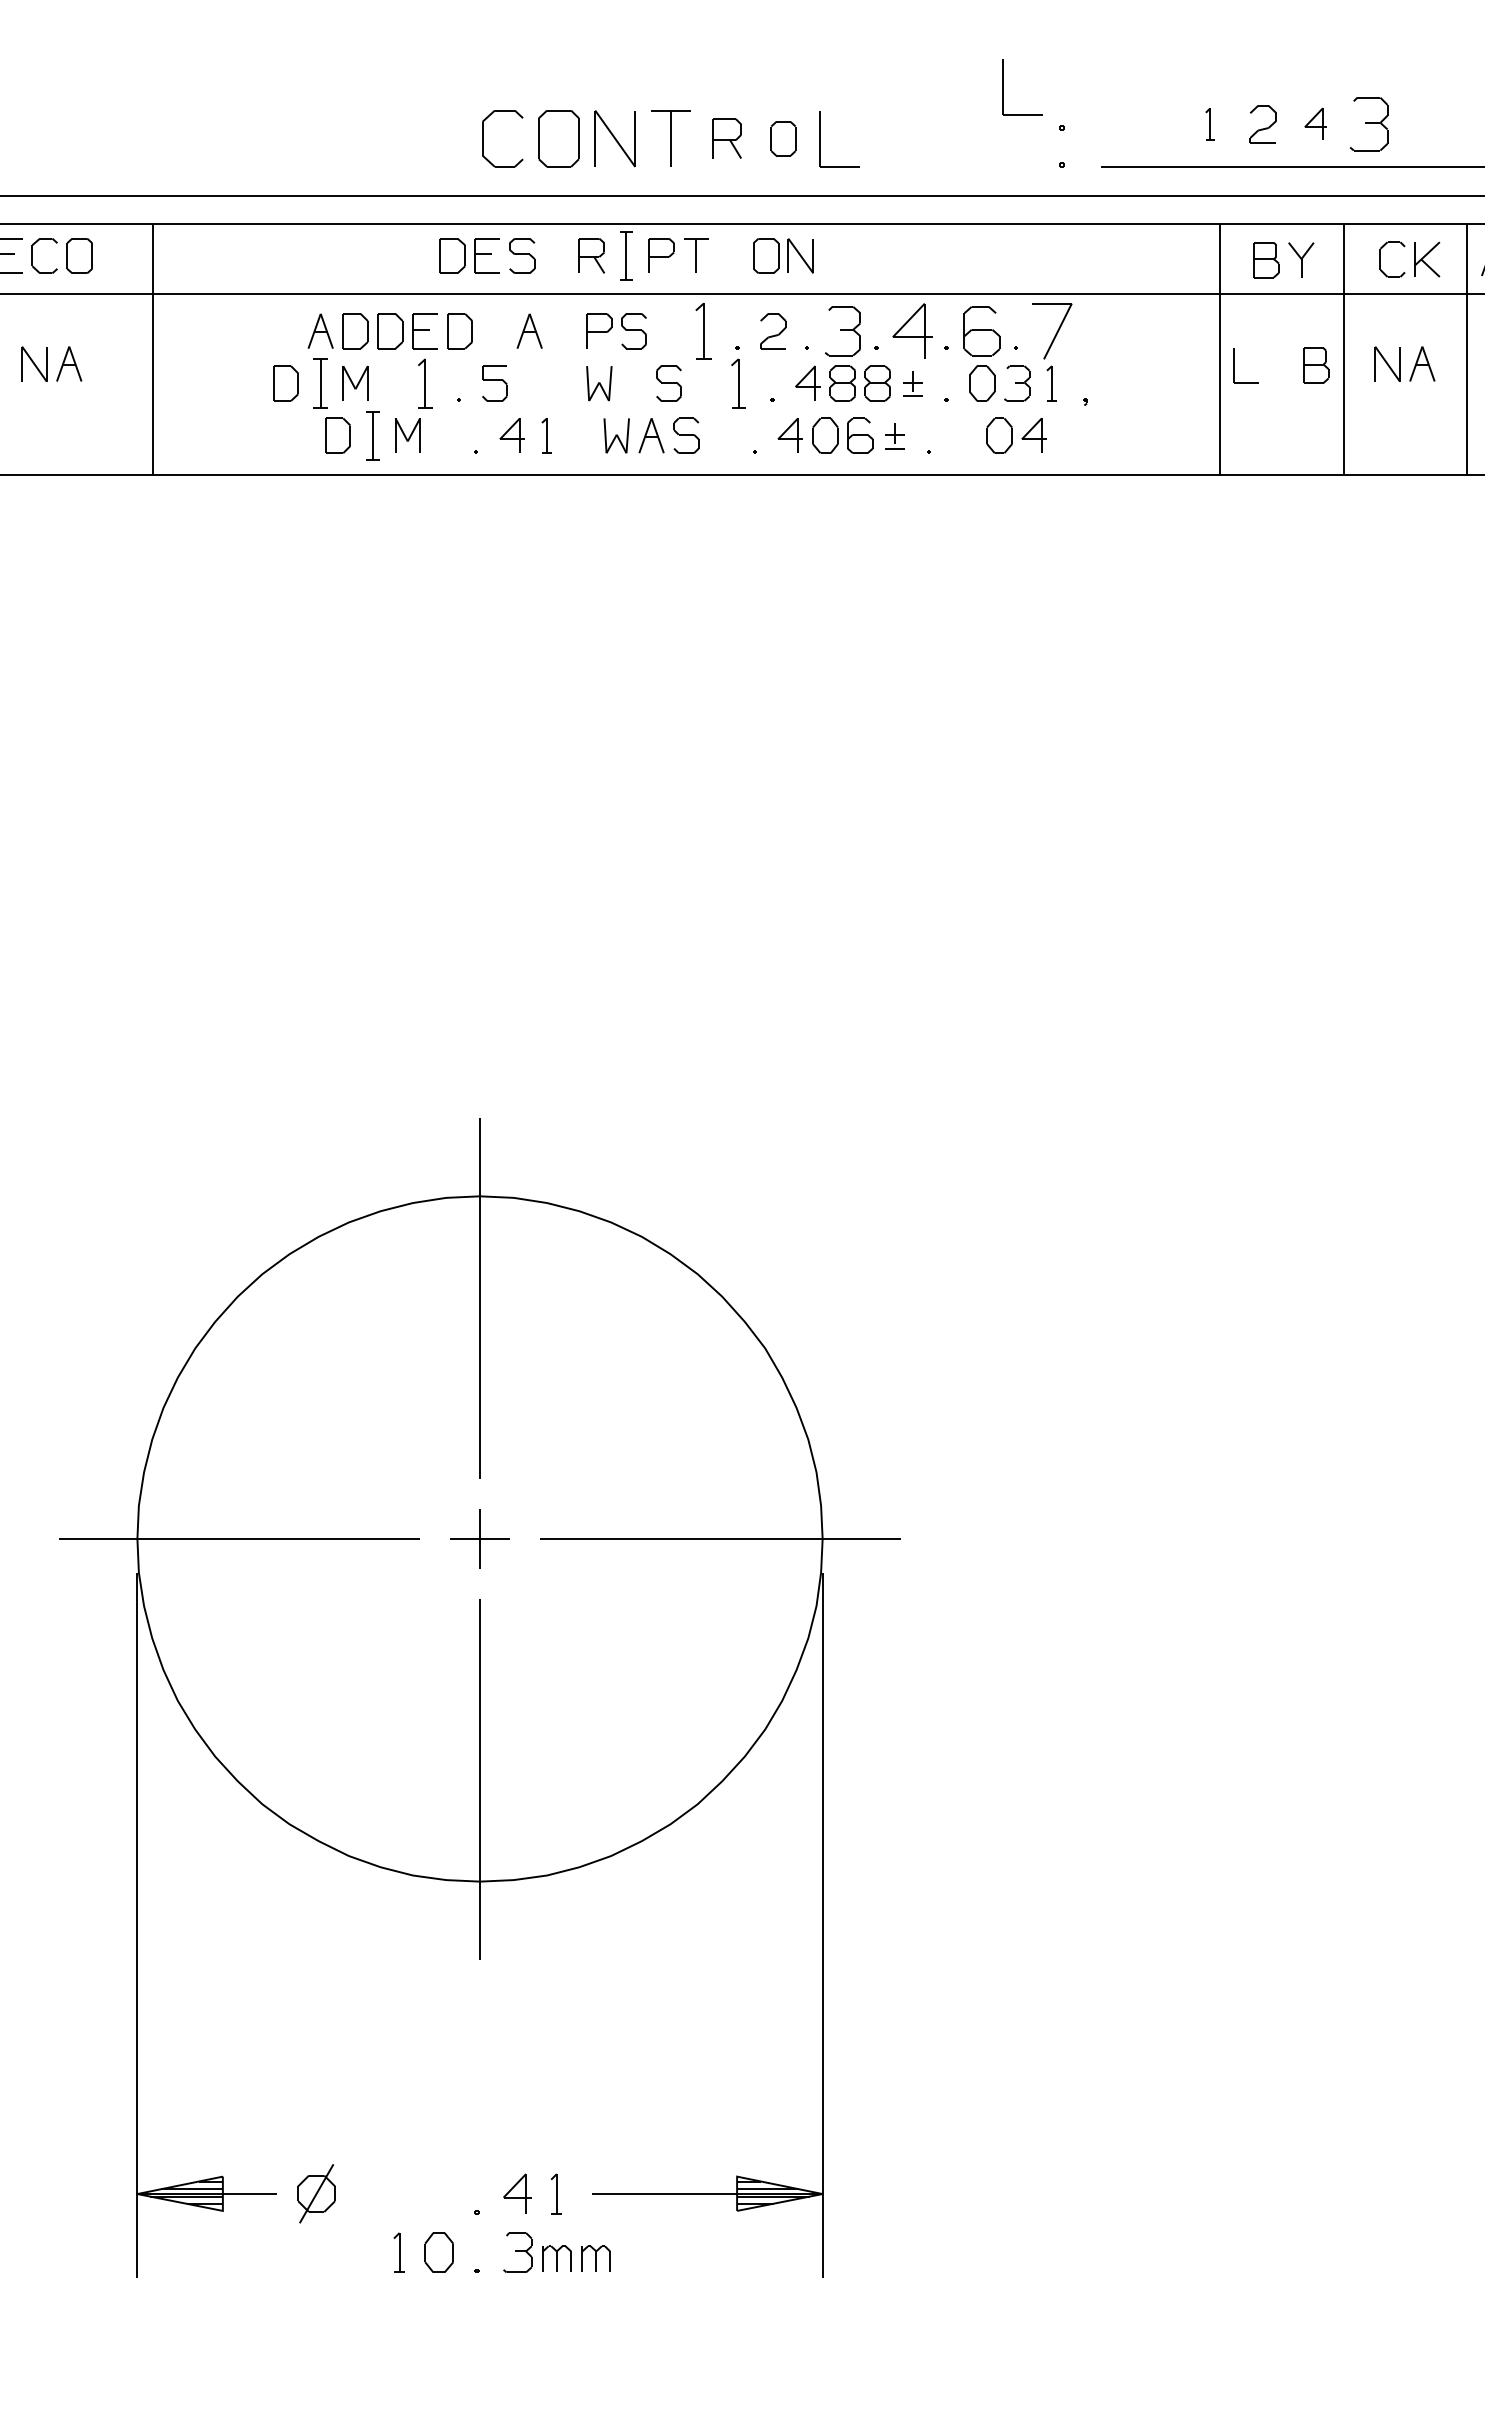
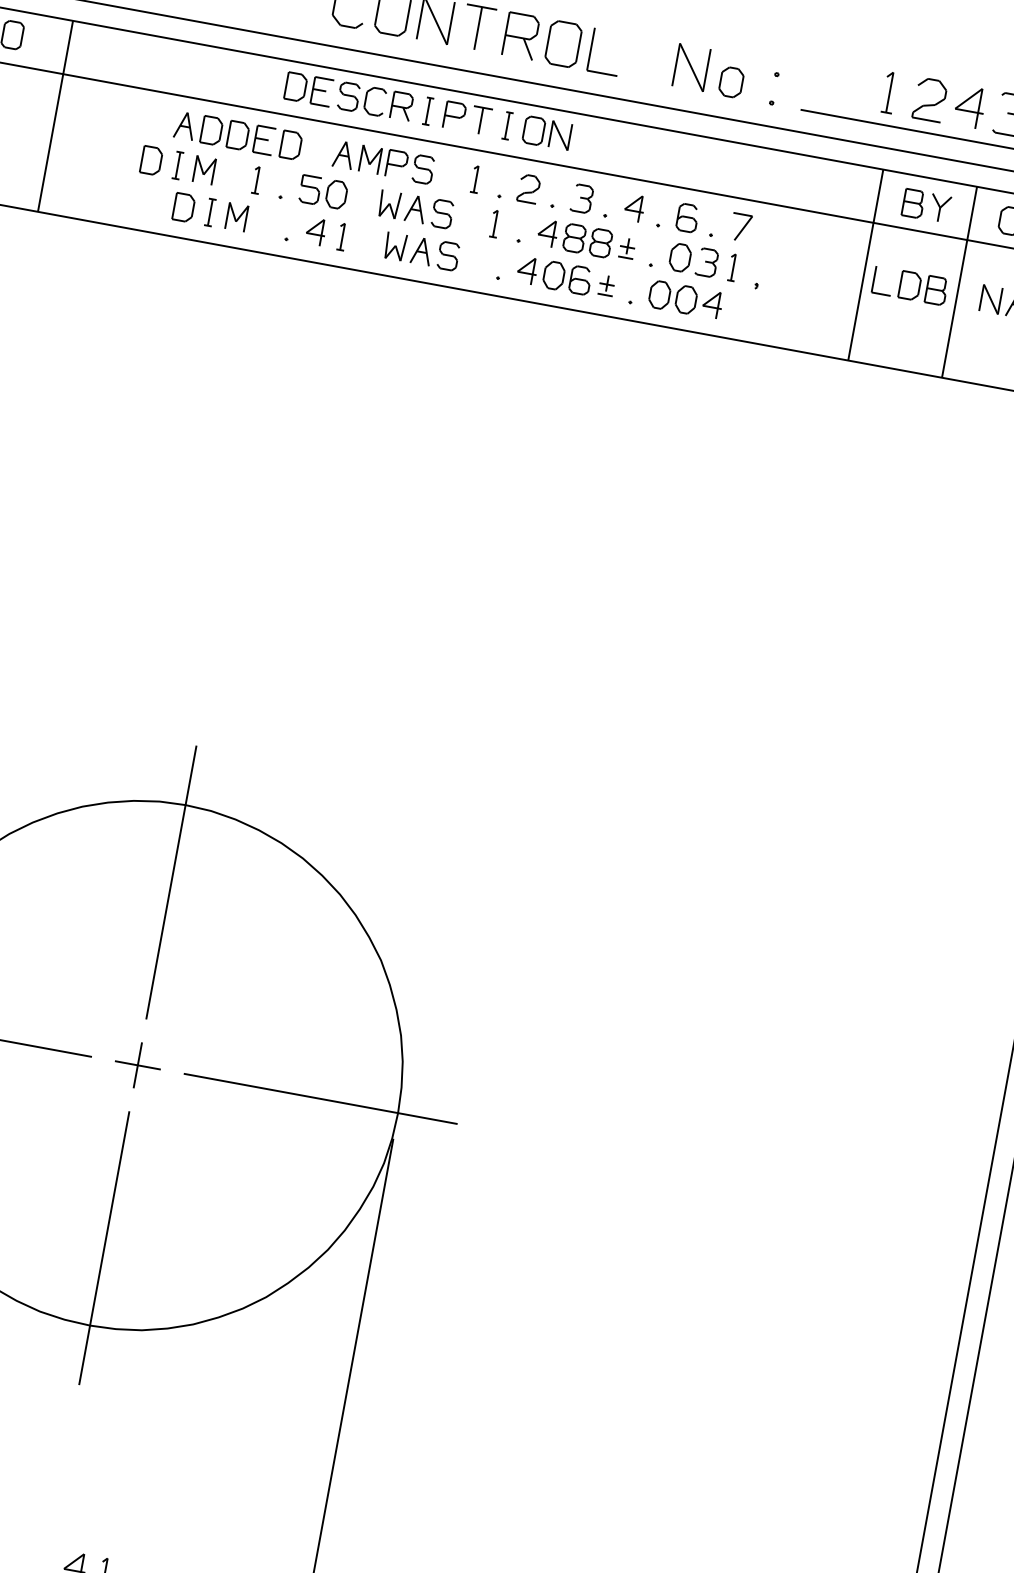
part: (1003, 87) -> (737, 35), removed
part: (1315, 123) -> (969, 106), size x1.67
part: (1209, 124) -> (889, 92), size x1.67
part: (1263, 124) -> (930, 100), size x1.43
part: (726, 138) -> (520, 36), size x1.43
part: (783, 138) -> (563, 43), size x1.67
part: (951, 138) -> (691, 67), added
part: (1005, 148) -> (730, 82), added
part: (545, 255) -> (366, 99), added
part: (626, 255) -> (428, 110), size x0.71
part: (730, 255) -> (507, 125), added
part: (564, 330) -> (370, 159), added
part: (911, 330) -> (634, 207), size x0.62
part: (1051, 330) -> (740, 227), size x0.62
part: (703, 331) -> (475, 179), size x0.62
part: (842, 331) -> (581, 198), size x0.71
part: (982, 331) -> (687, 218), size x0.71
part: (1281, 365) -> (910, 285), added
part: (320, 383) -> (177, 165), size x0.71
part: (424, 383) -> (256, 180), size x0.71
part: (529, 383) -> (336, 194), added
part: (634, 383) -> (416, 209), added
part: (738, 383) -> (495, 223), size x0.71
part: (372, 435) -> (210, 212), size x0.71
part: (964, 435) -> (659, 294), added

